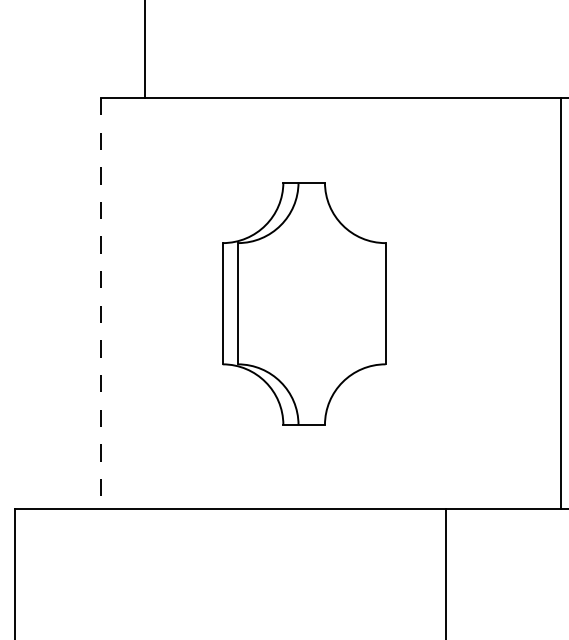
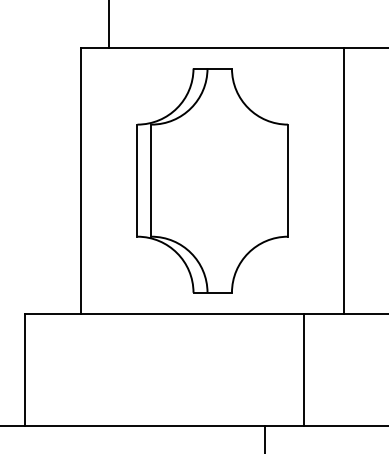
part: (303, 303) -> (212, 180), size x1.43
line: (561, 303) -> (344, 180), moved
line: (101, 304) -> (81, 181), dashed -> solid

